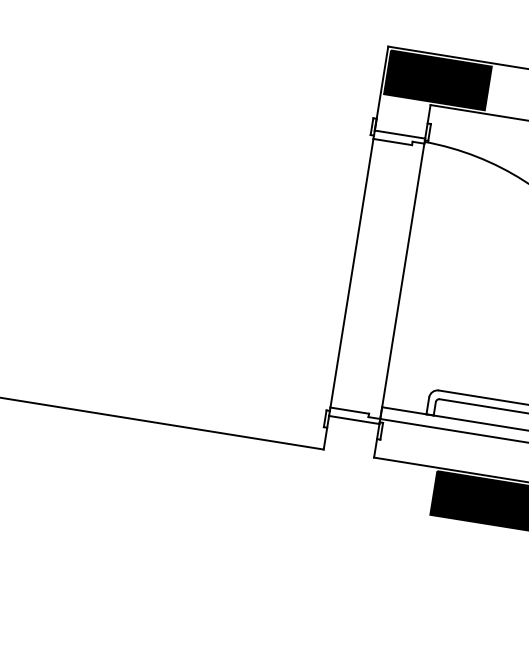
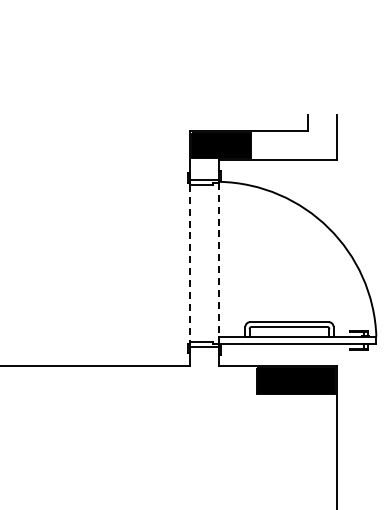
line: (352, 273) -> (190, 263), solid -> dashed
line: (402, 281) -> (219, 263), solid -> dashed

